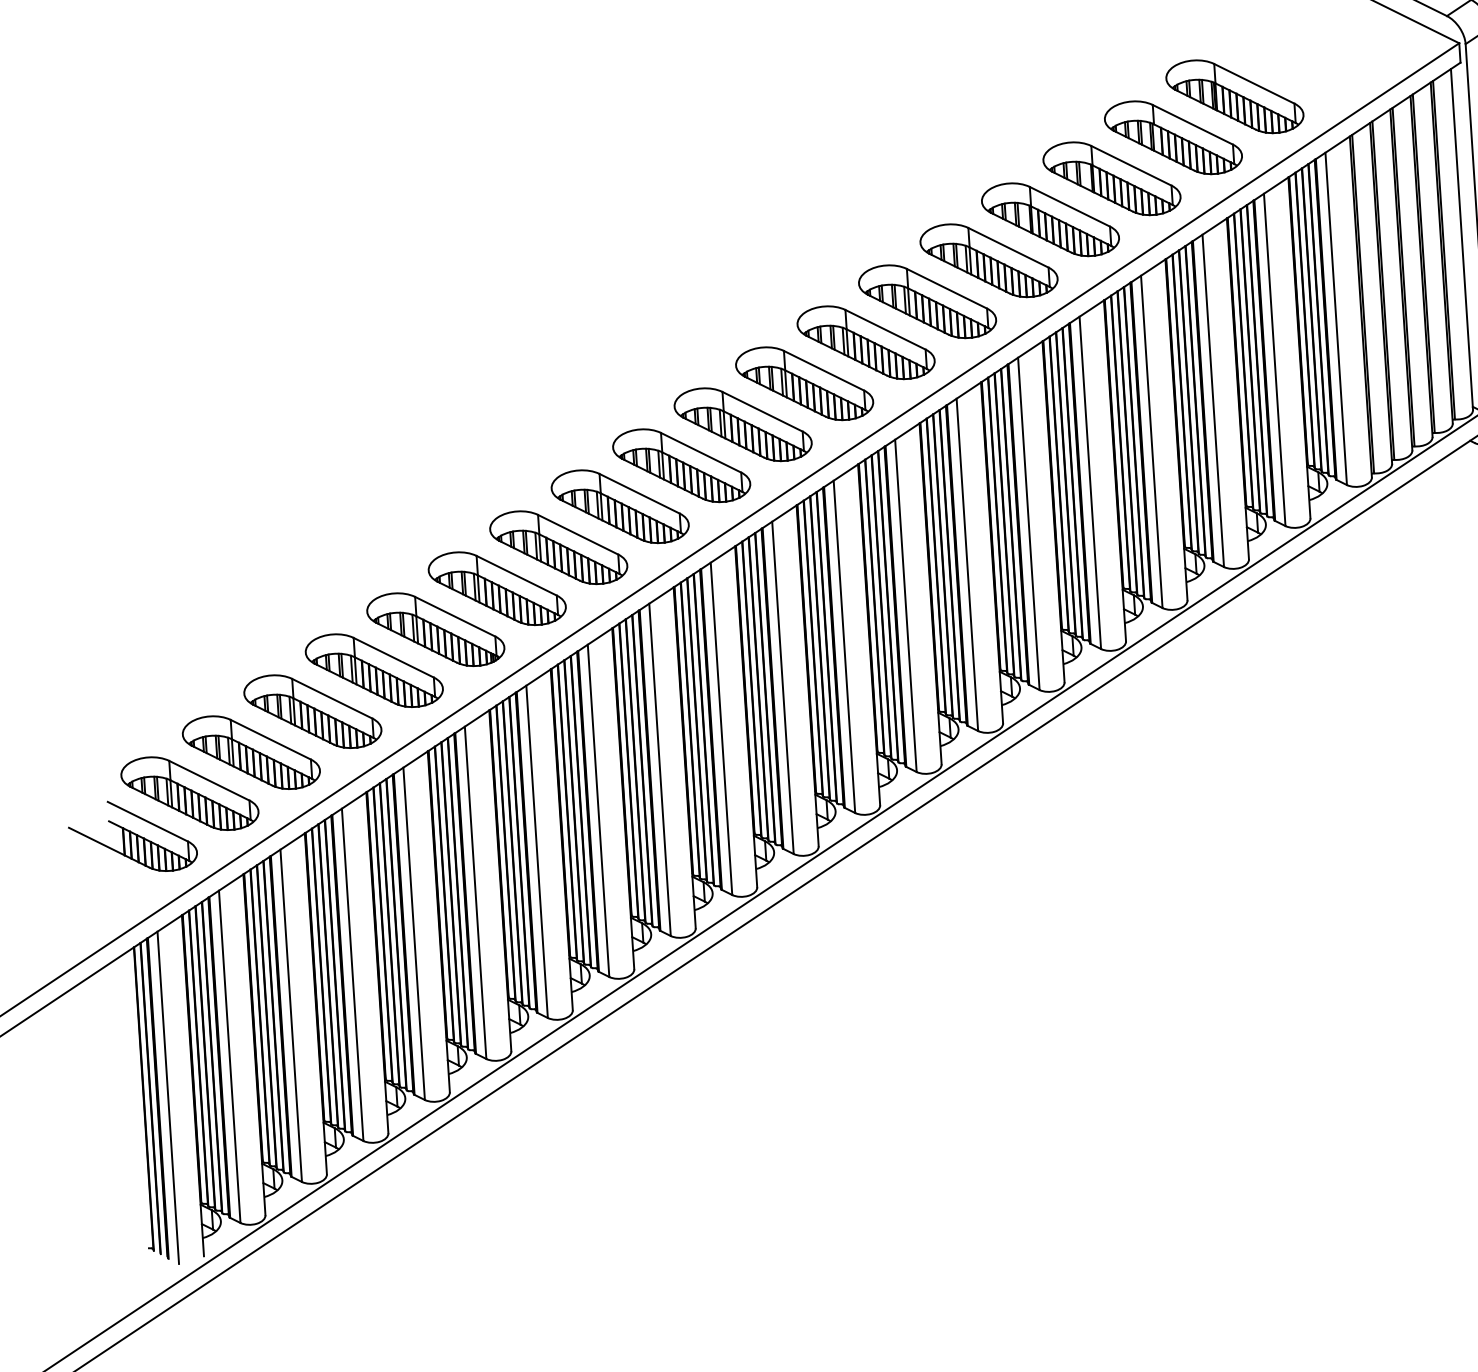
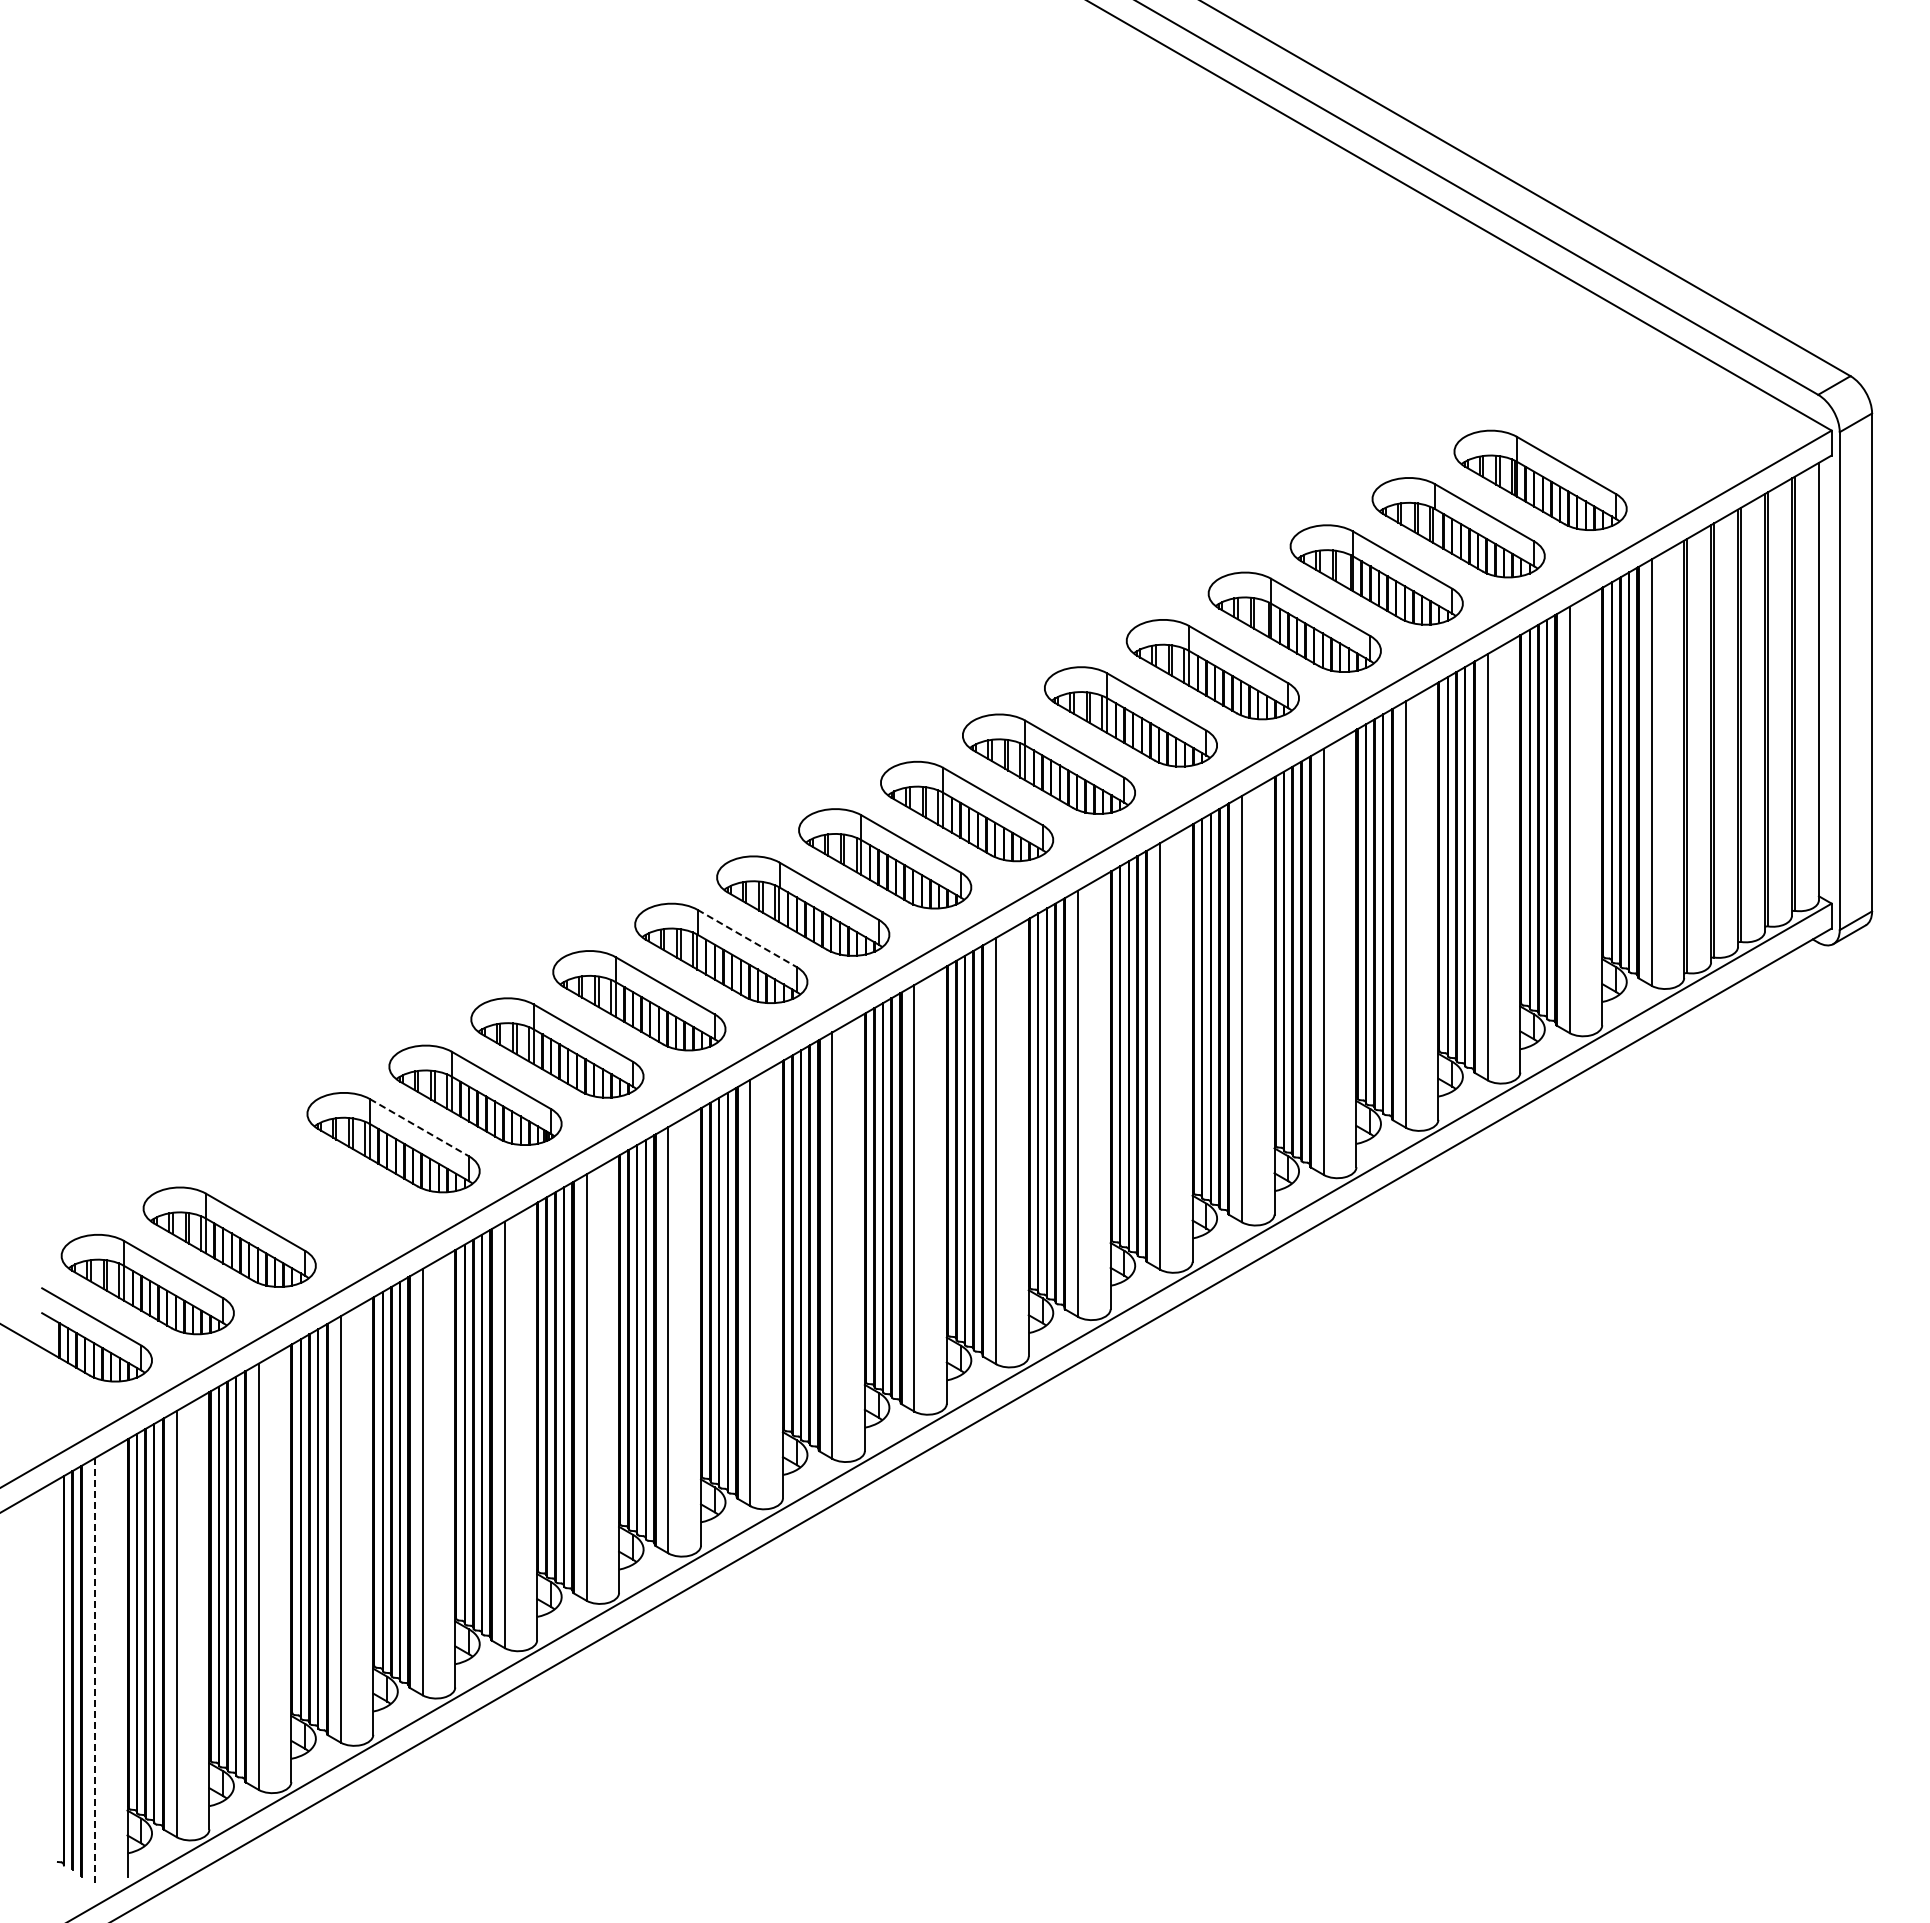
line: (639, 493) -> (747, 938), solid -> dashed
line: (393, 657) -> (419, 1127), solid -> dashed
part: (312, 711) -> (311, 1189), removed
line: (167, 1097) -> (94, 1671), solid -> dashed

